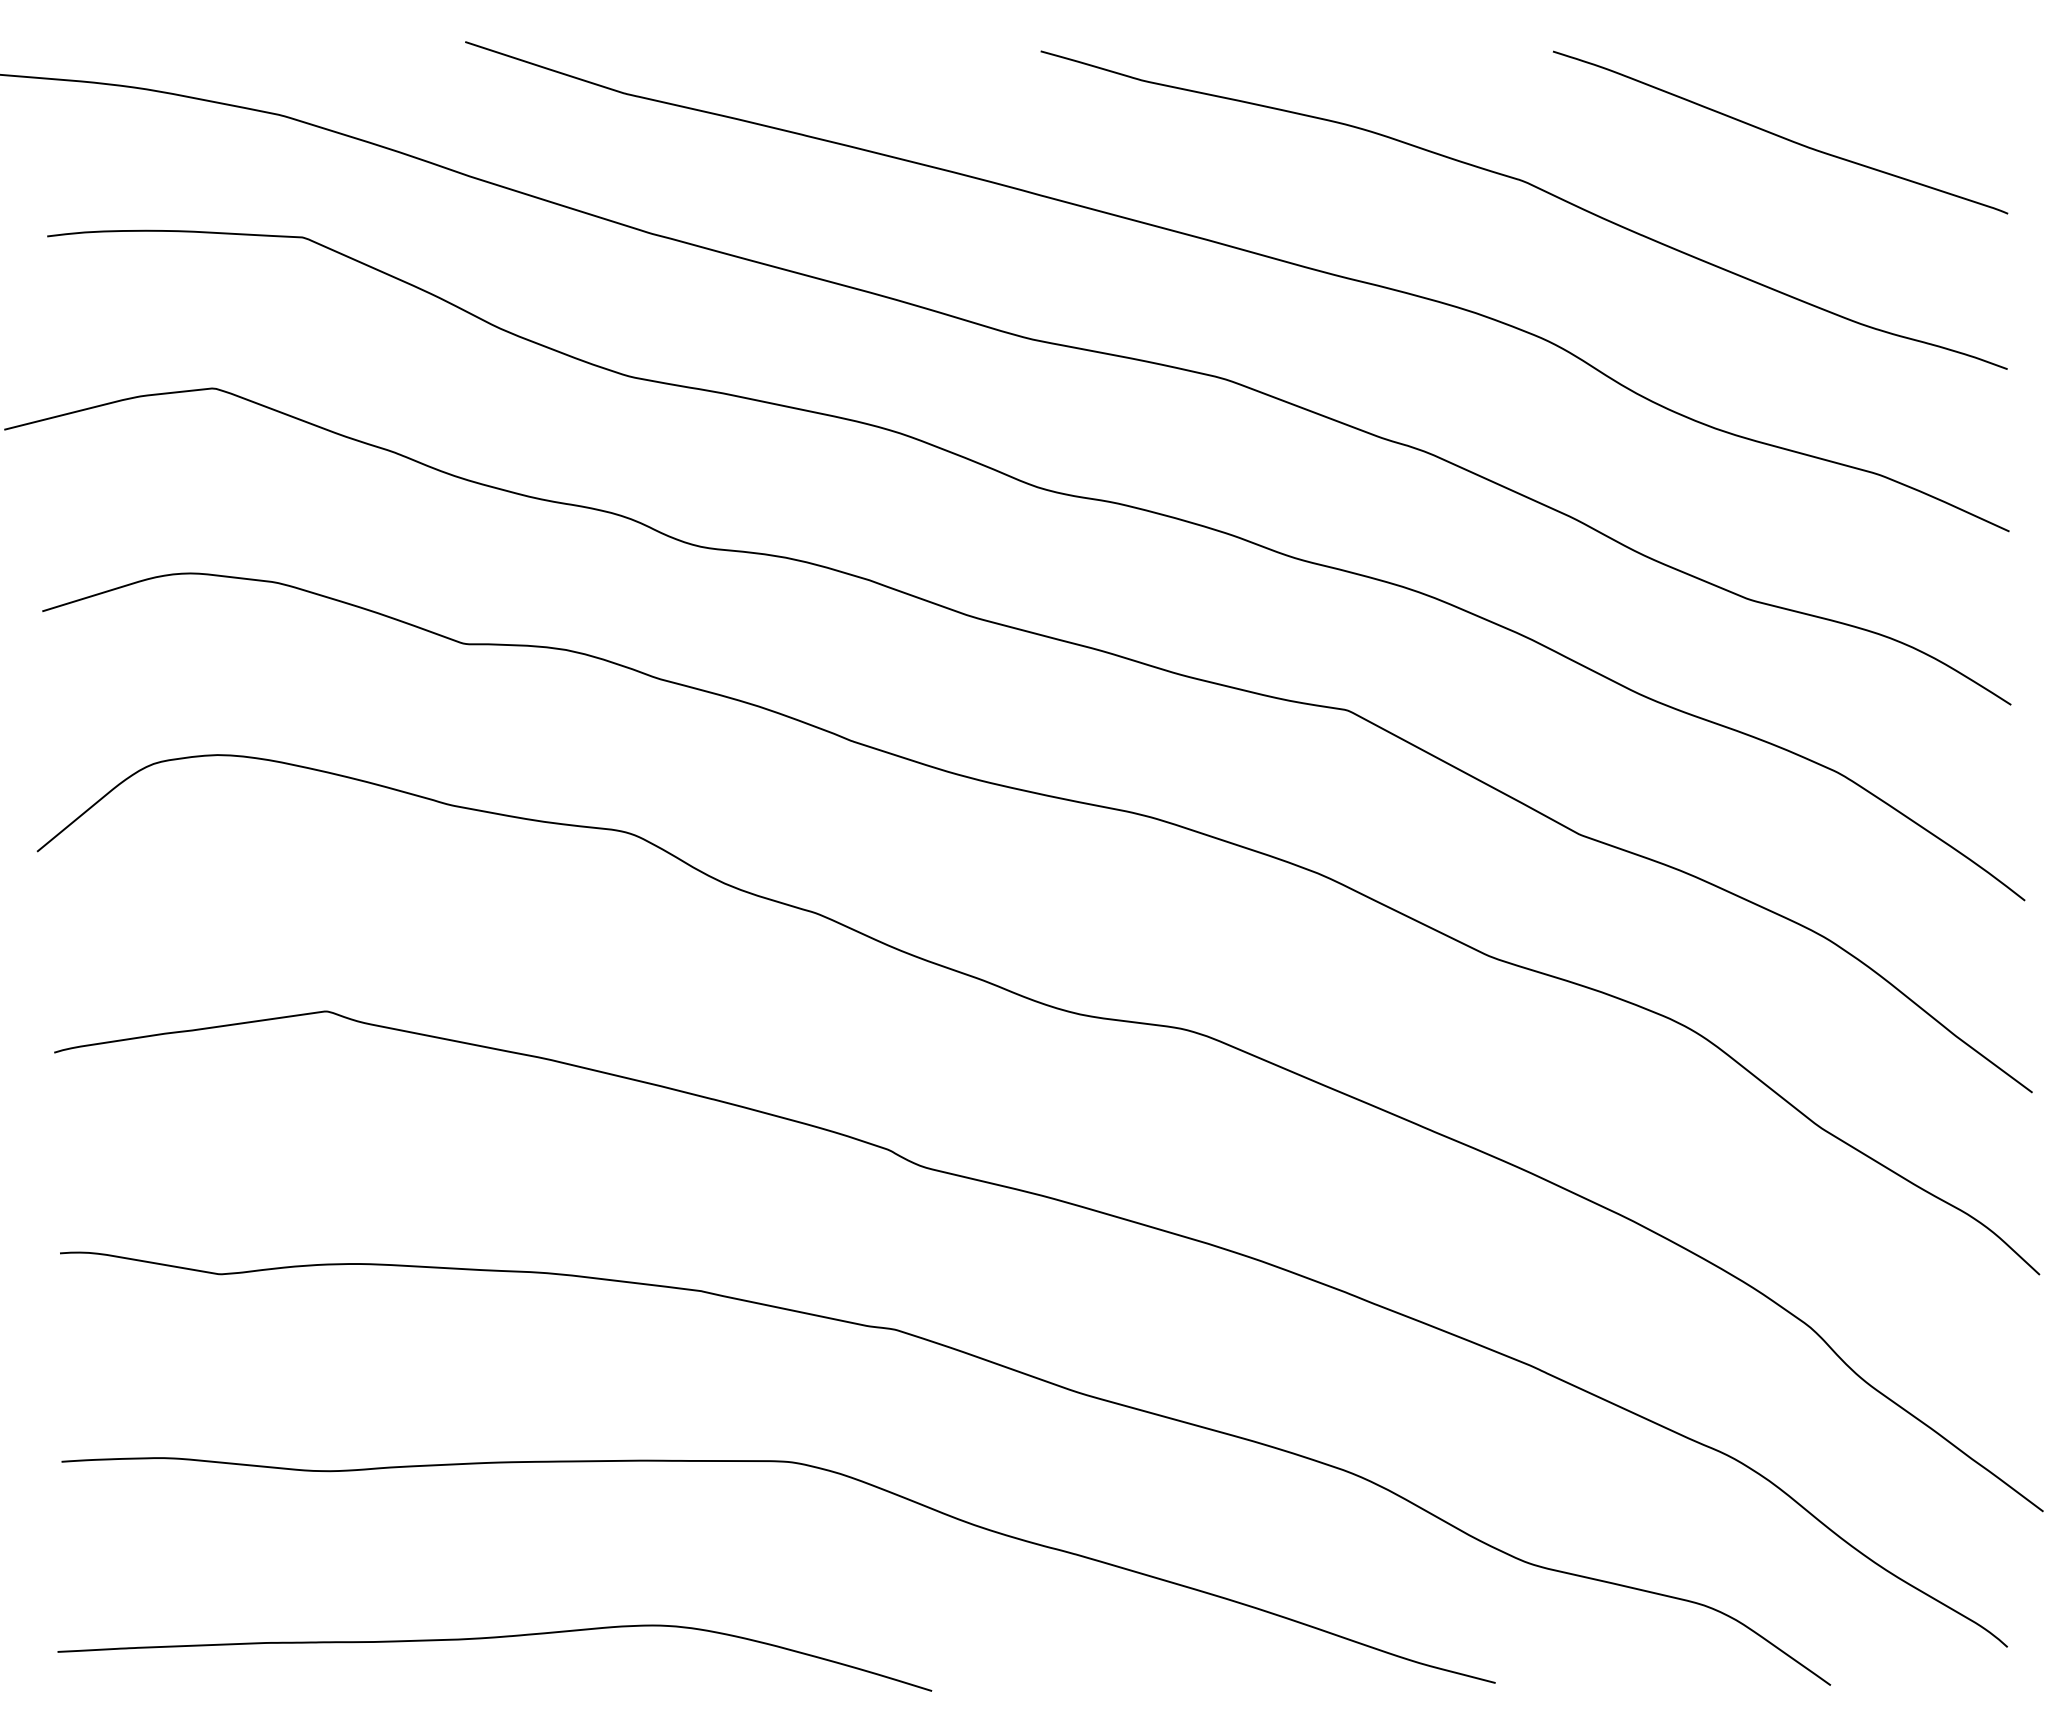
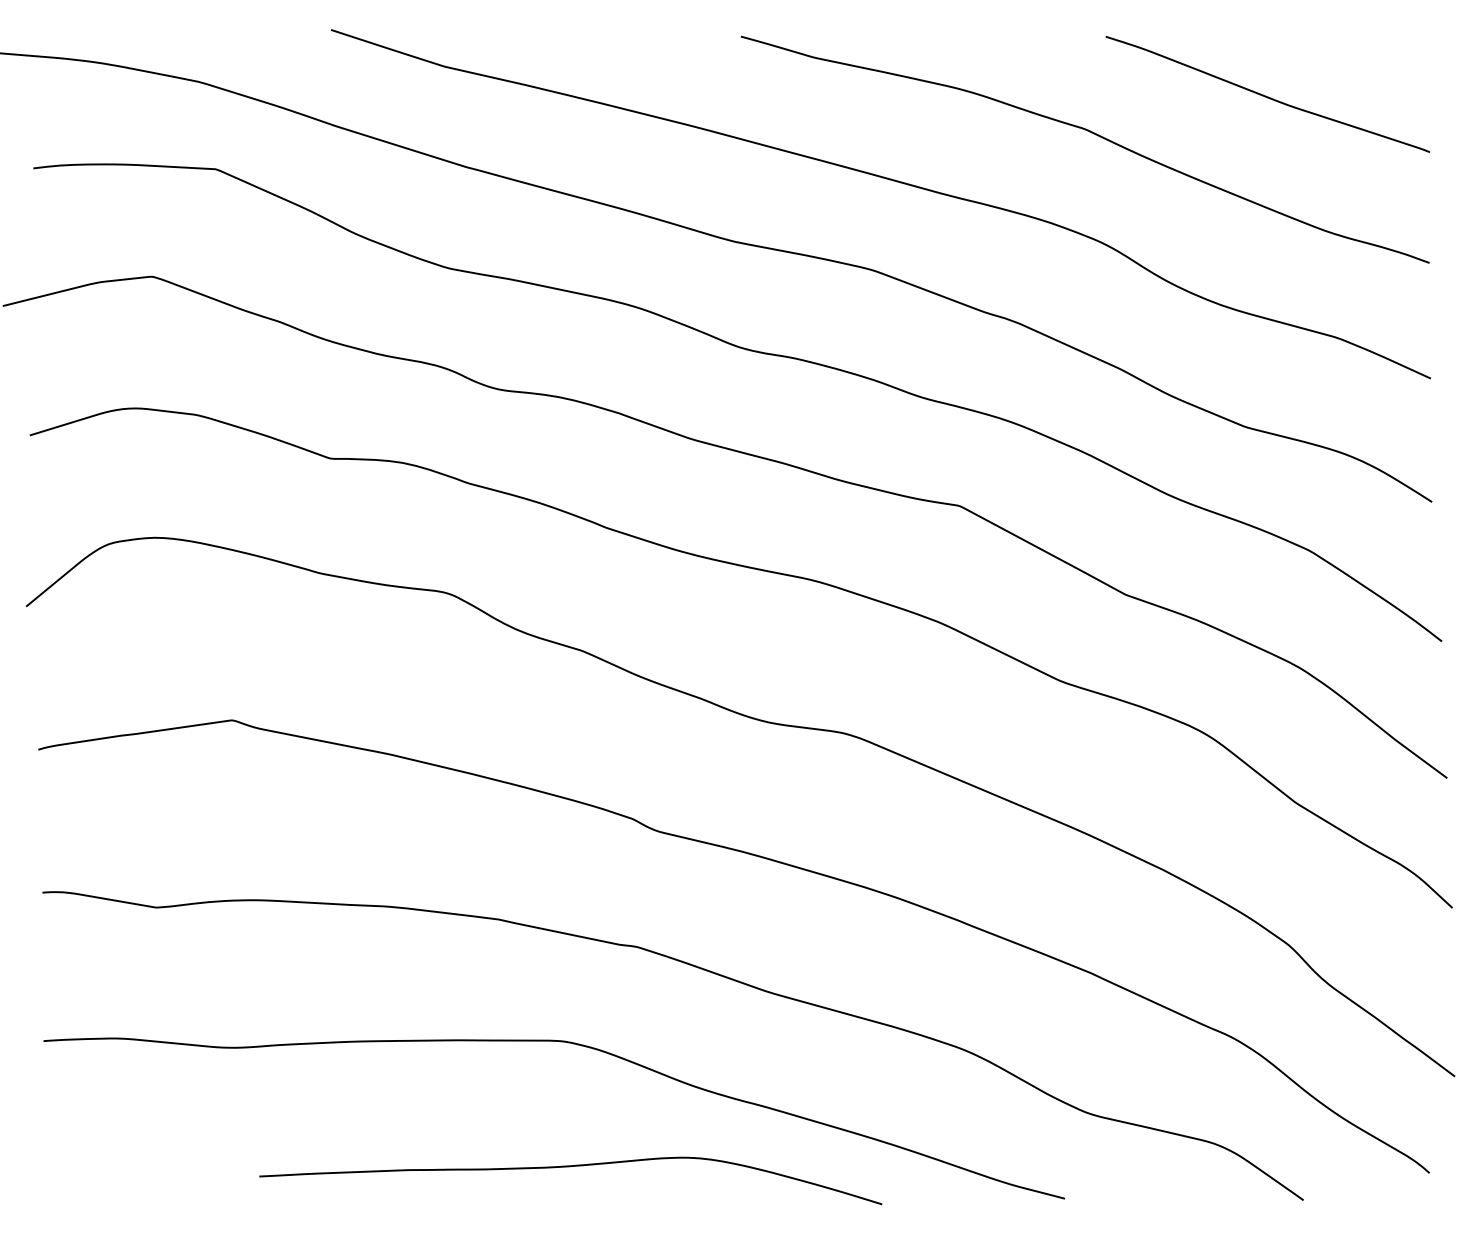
curve: (494, 1638) -> (570, 1166), moved

